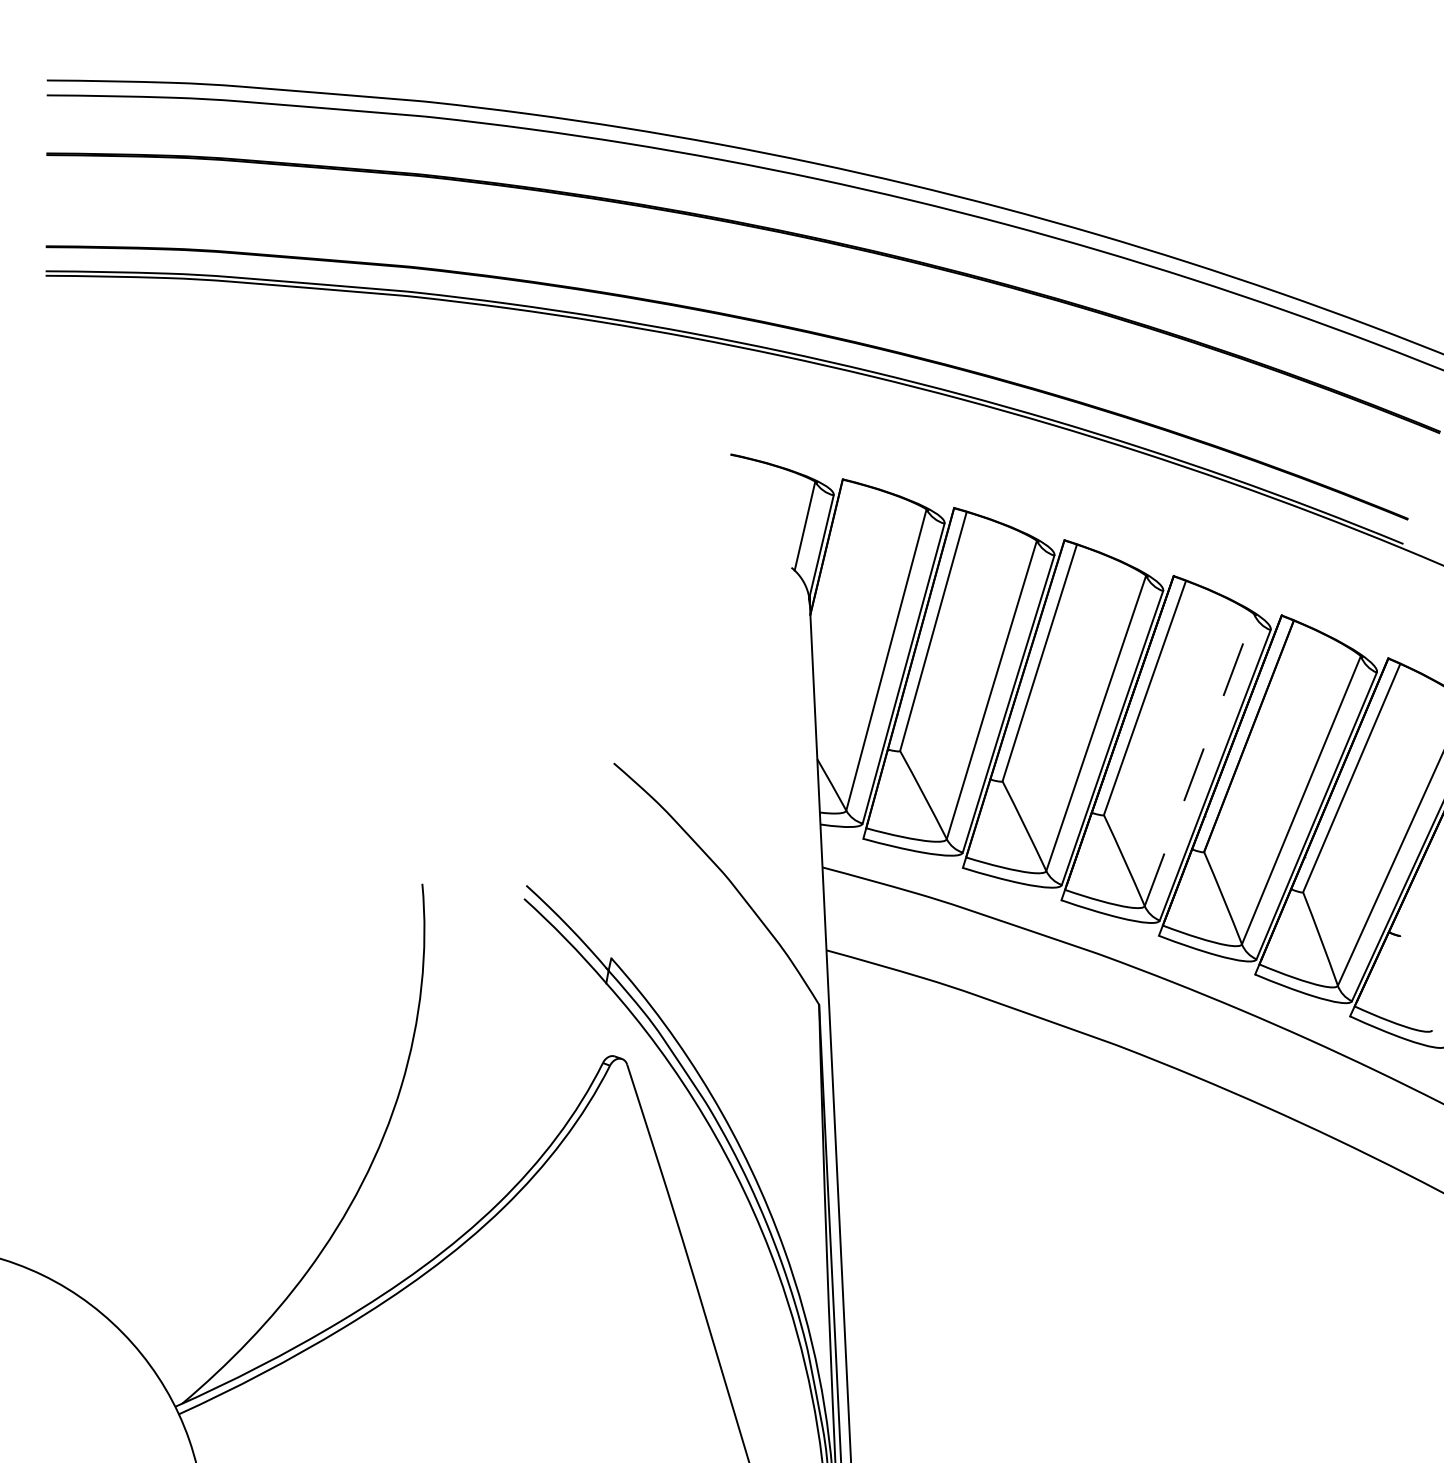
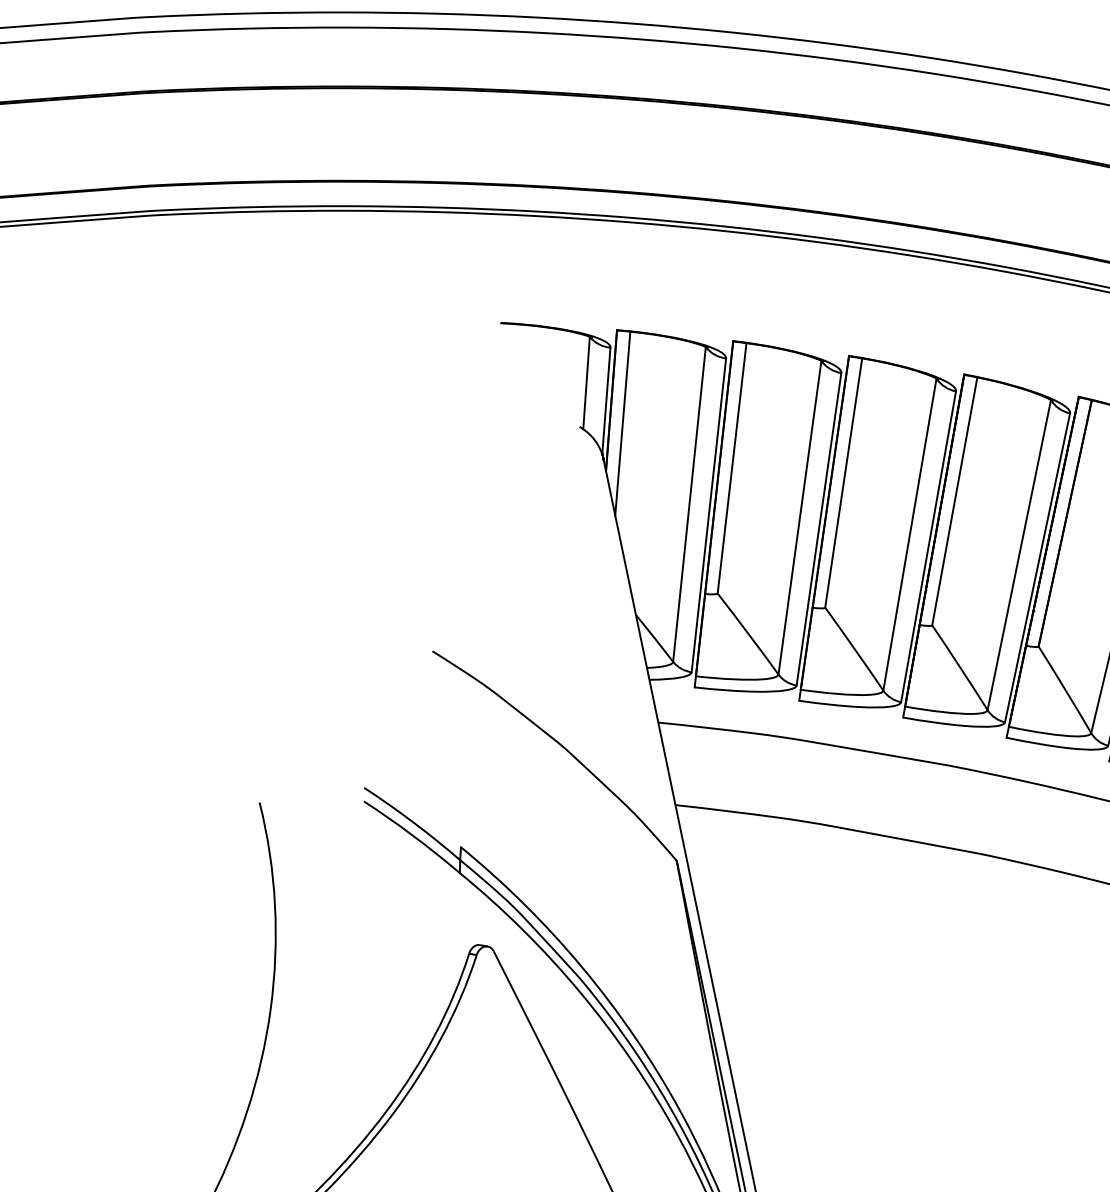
line: (833, 570) -> (622, 423), added
line: (1199, 760) -> (1019, 555), dashed -> solid

